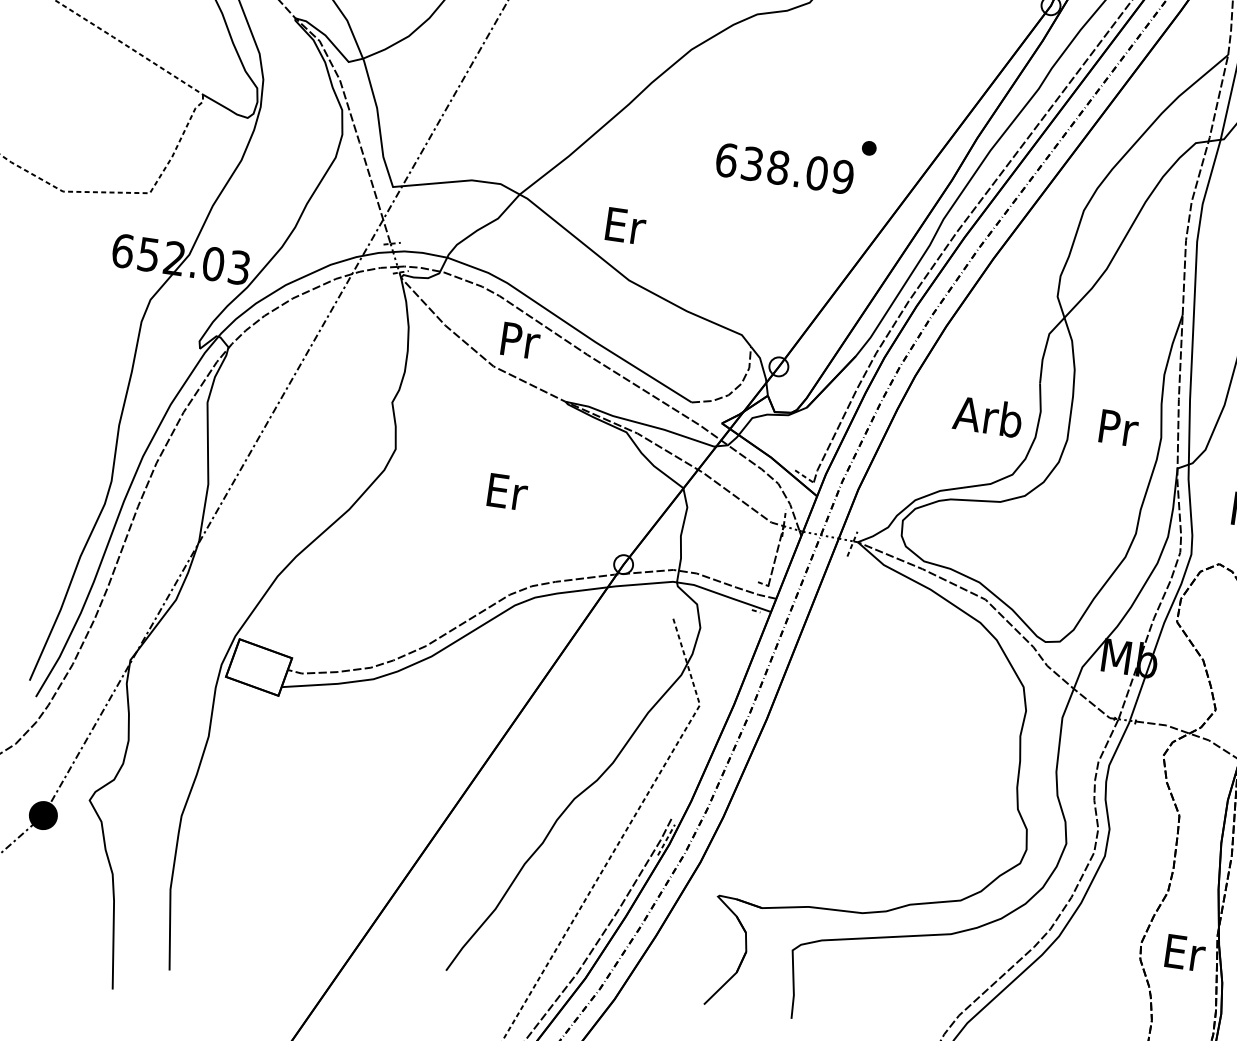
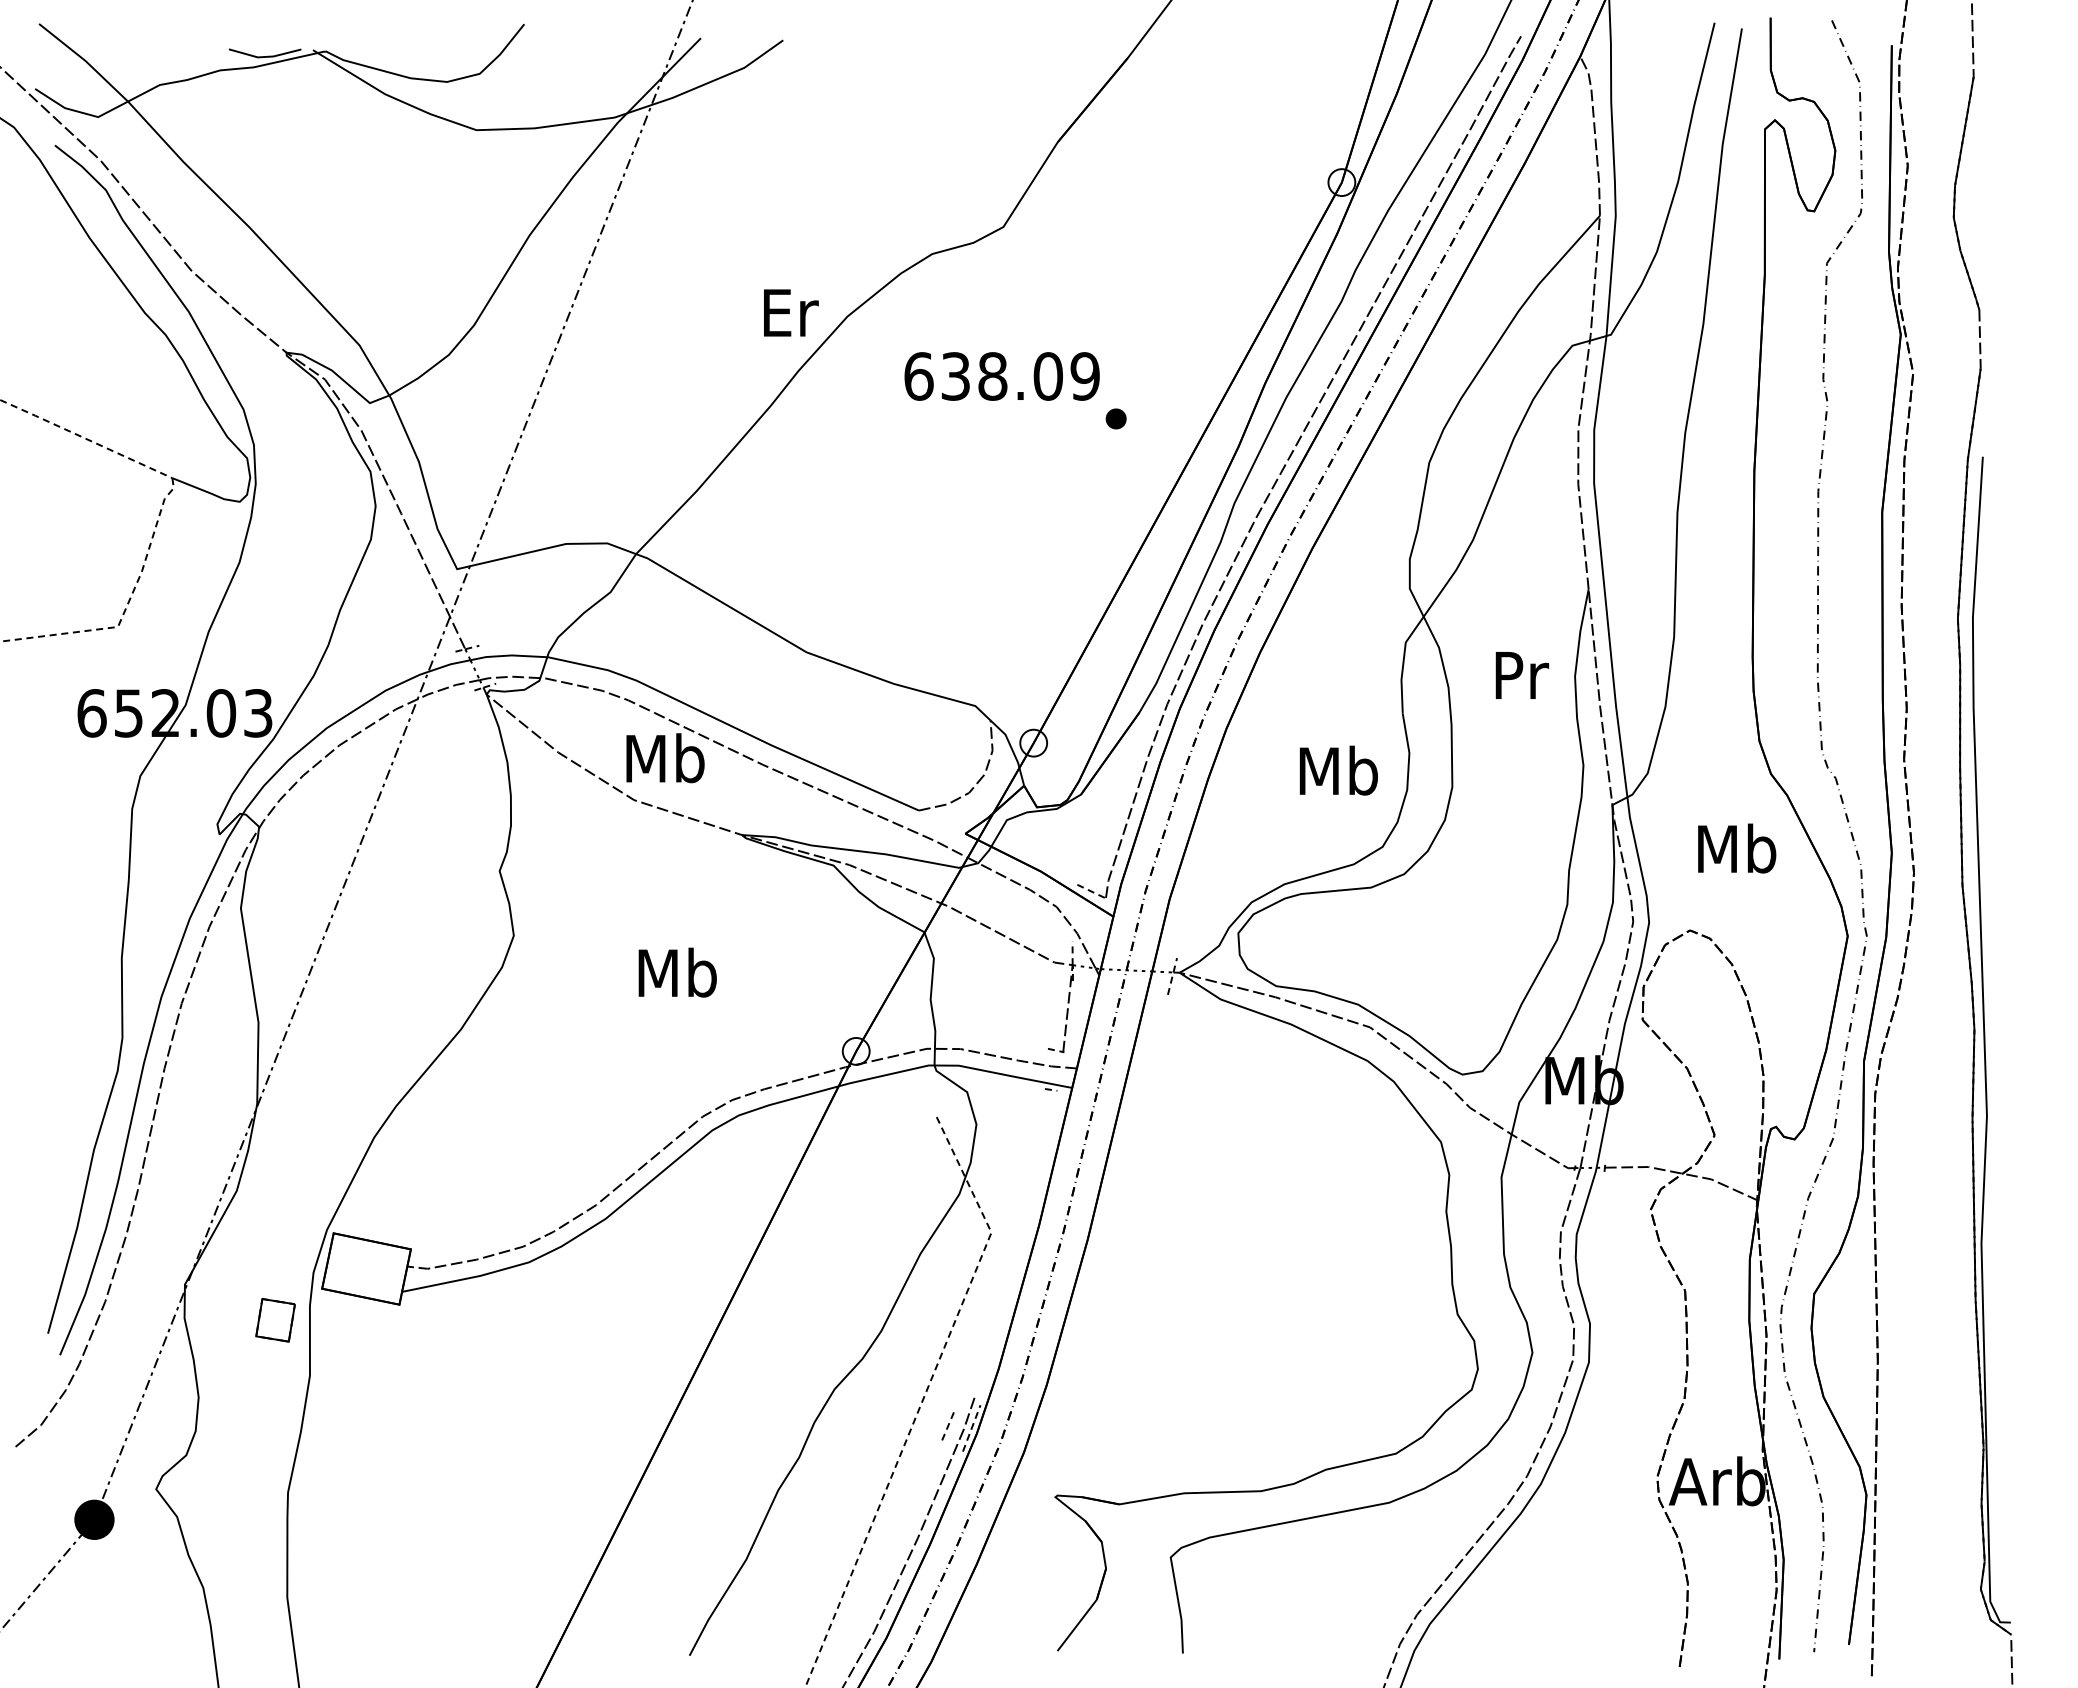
text: (784, 168) -> (1001, 376), moved
text: (626, 225) -> (791, 312), moved
text: (519, 340) -> (665, 758), Pr -> Mb
text: (987, 416) -> (1336, 770), Arb -> Mb
text: (1119, 428) -> (1522, 675), moved
text: (506, 491) -> (677, 972), Er -> Mb
part: (190, 694) -> (275, 1320), added
line: (649, 836) -> (947, 1426), added
text: (1182, 952) -> (1716, 1481), Er -> Arb

